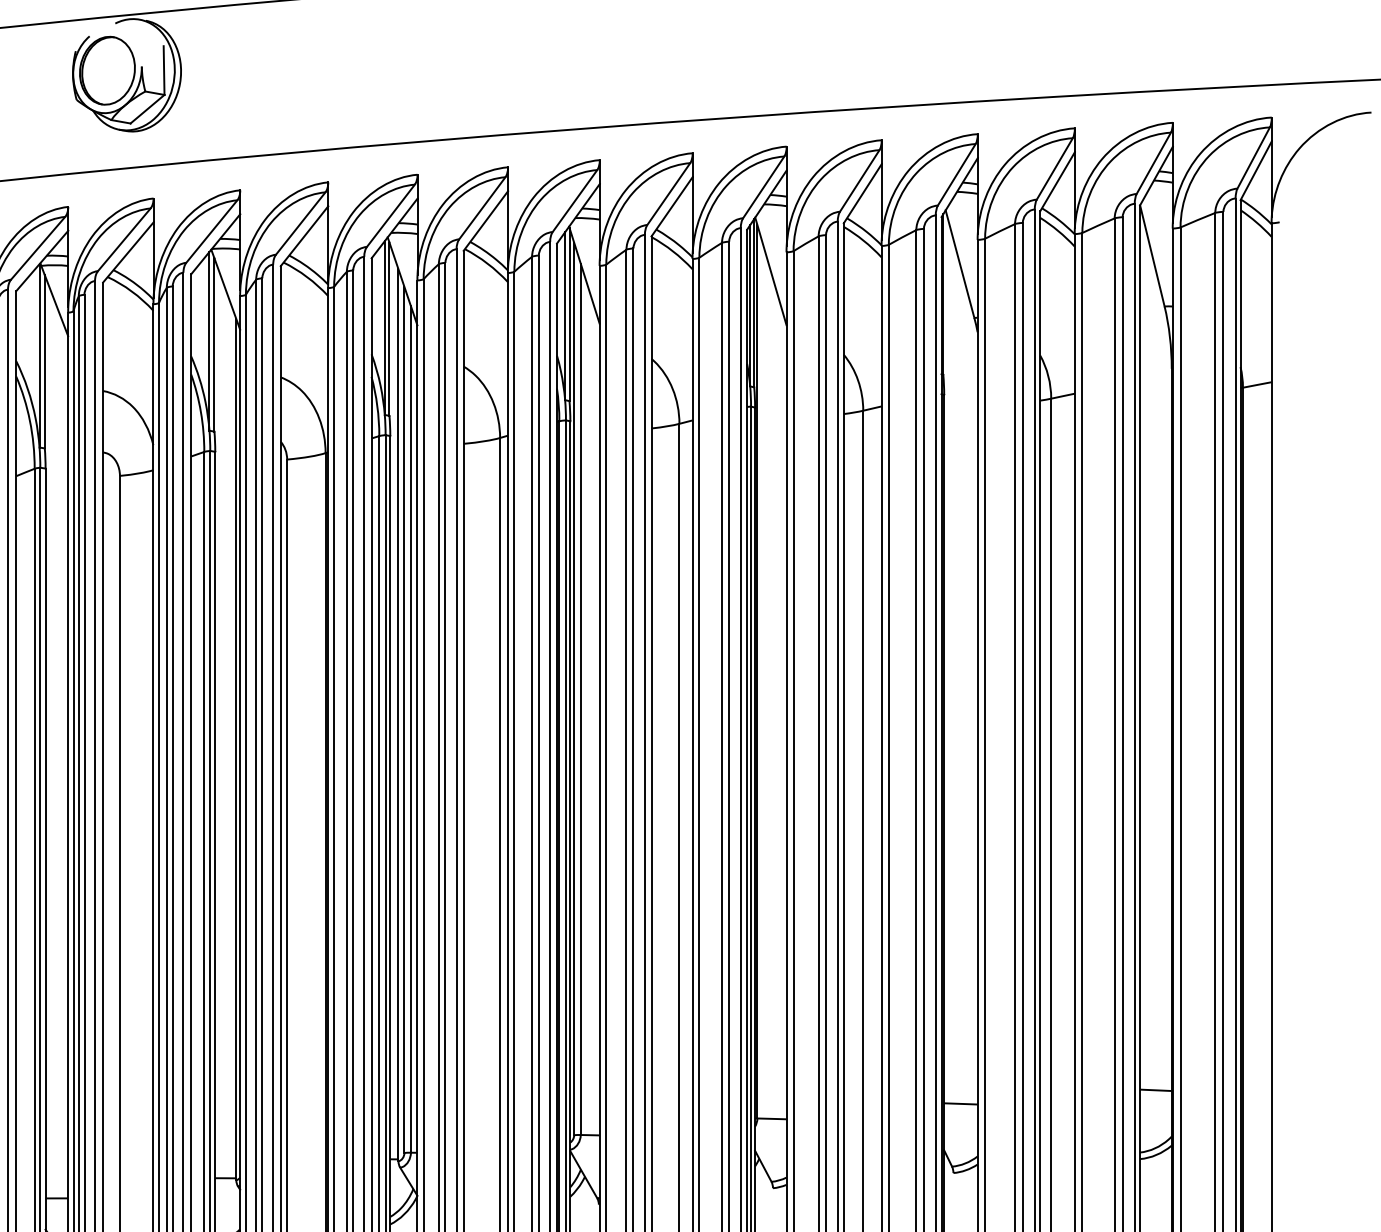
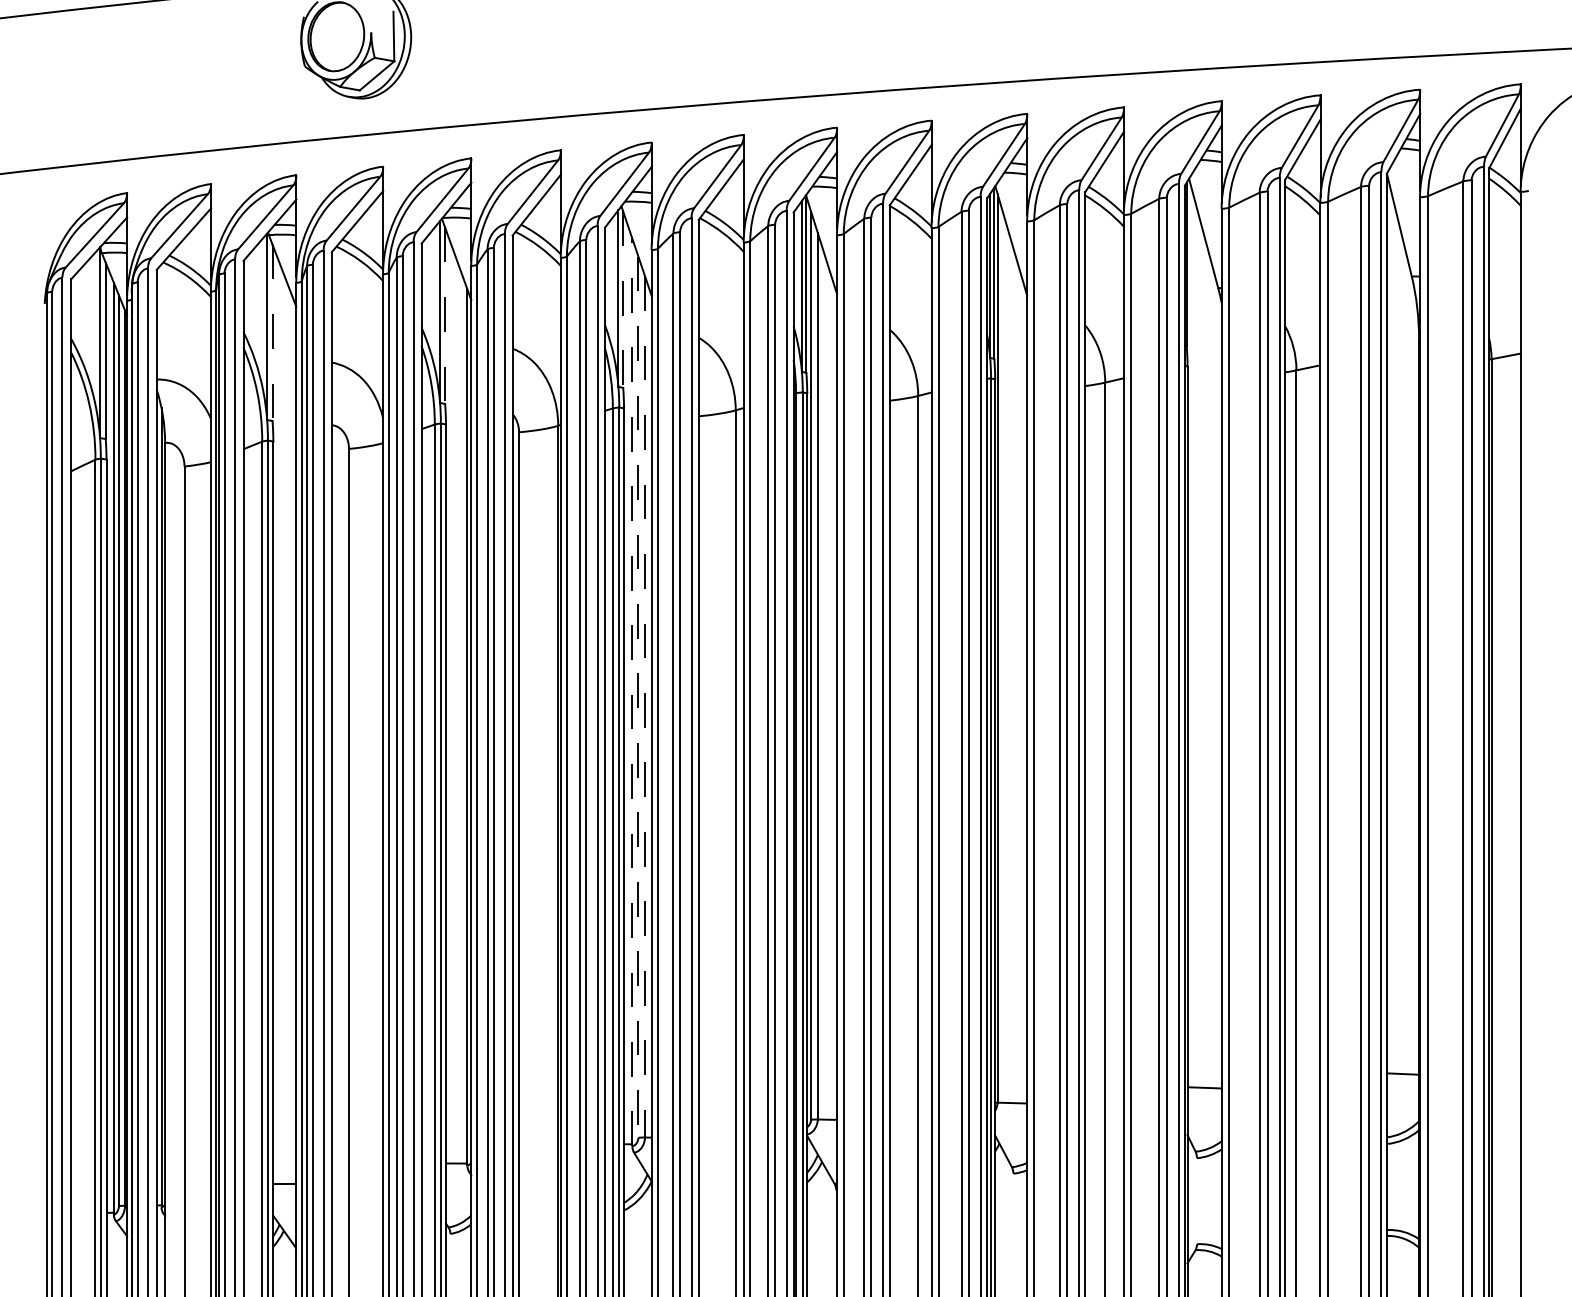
line: (389, 330) -> (623, 300), solid -> dashed
line: (214, 345) -> (445, 316), solid -> dashed
line: (44, 362) -> (272, 333), solid -> dashed
line: (398, 715) -> (632, 692), solid -> dashed
line: (404, 720) -> (638, 697), solid -> dashed
line: (411, 729) -> (645, 706), solid -> dashed

